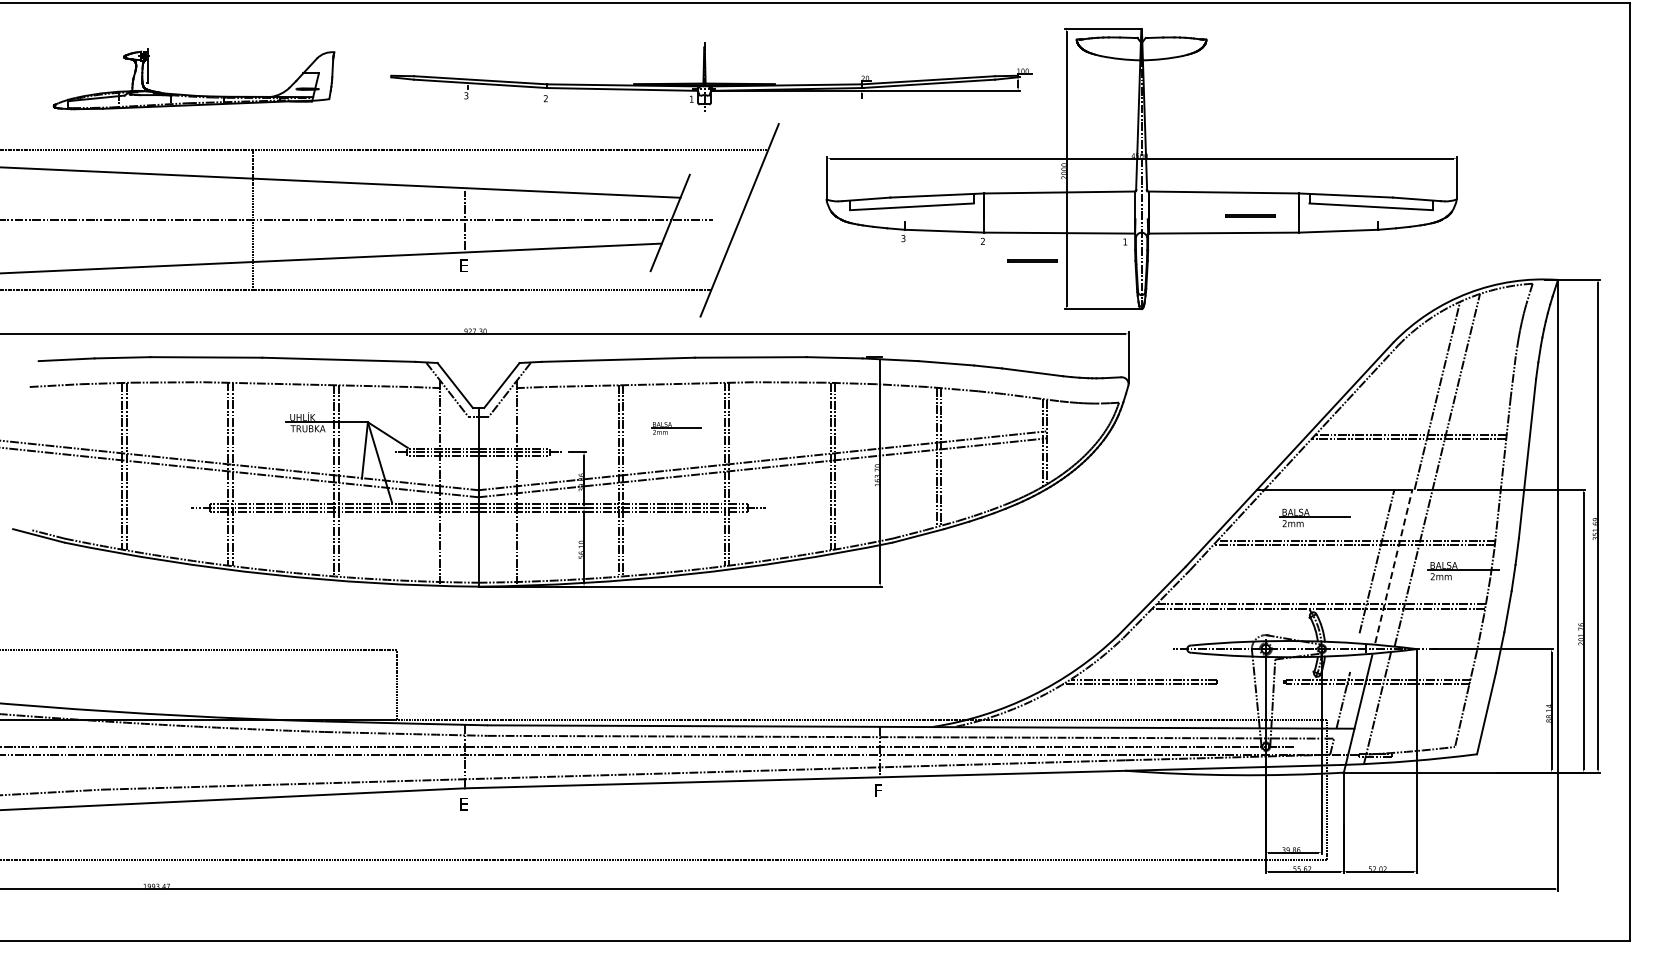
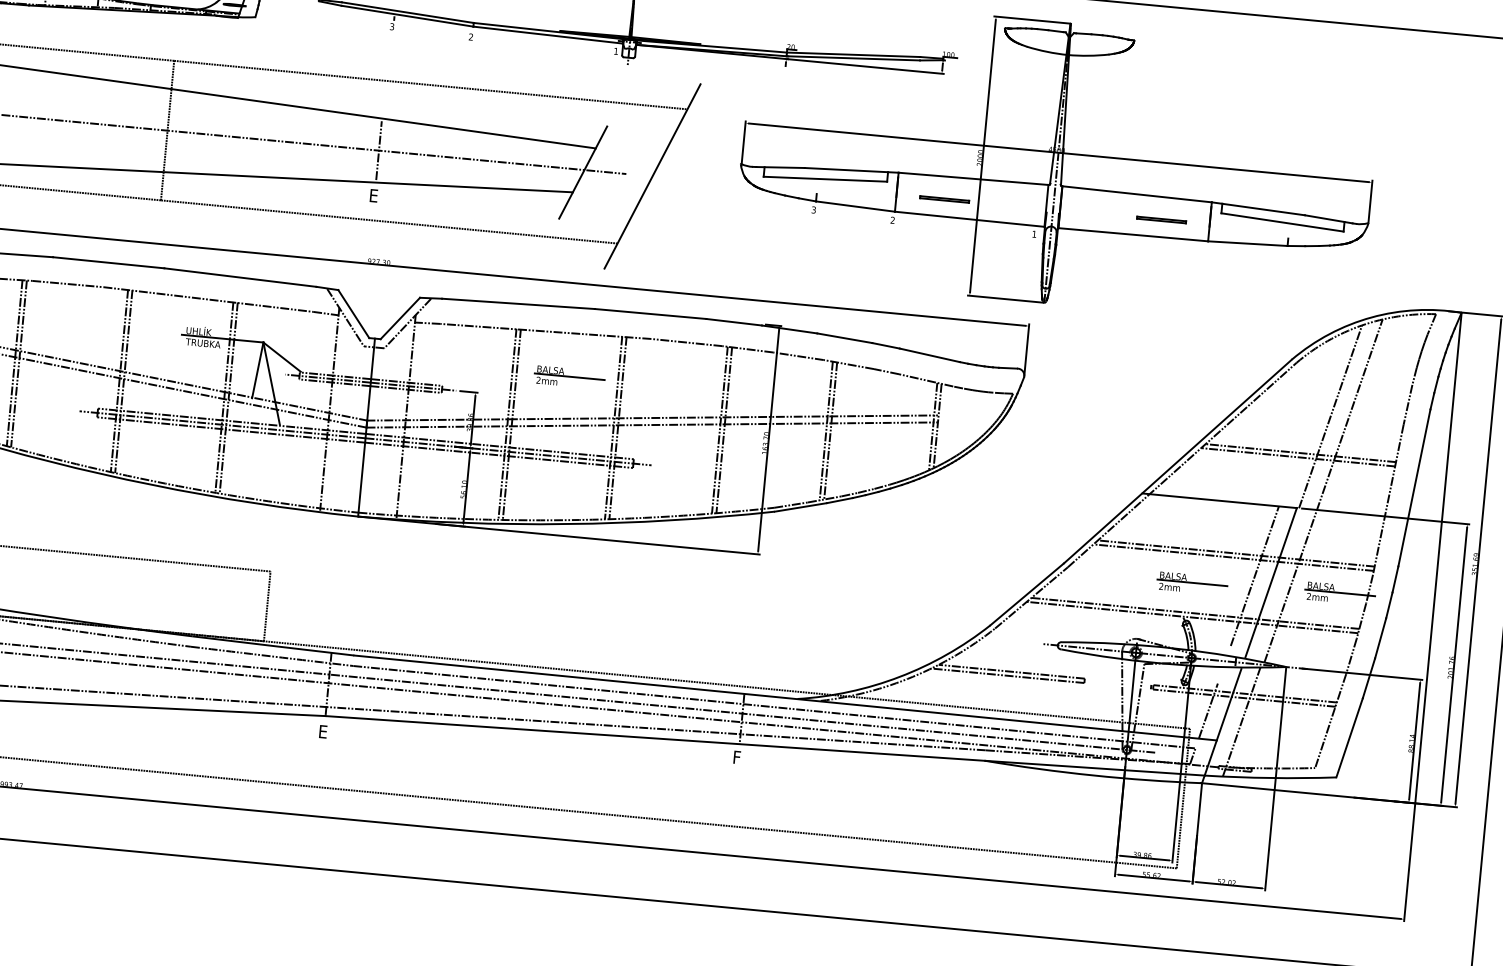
line: (1032, 260) -> (944, 199), moved
part: (675, 428) -> (569, 377), size x1.43
part: (1314, 517) -> (1191, 583), moved
line: (1393, 566) -> (1270, 582), dashed -> solid

